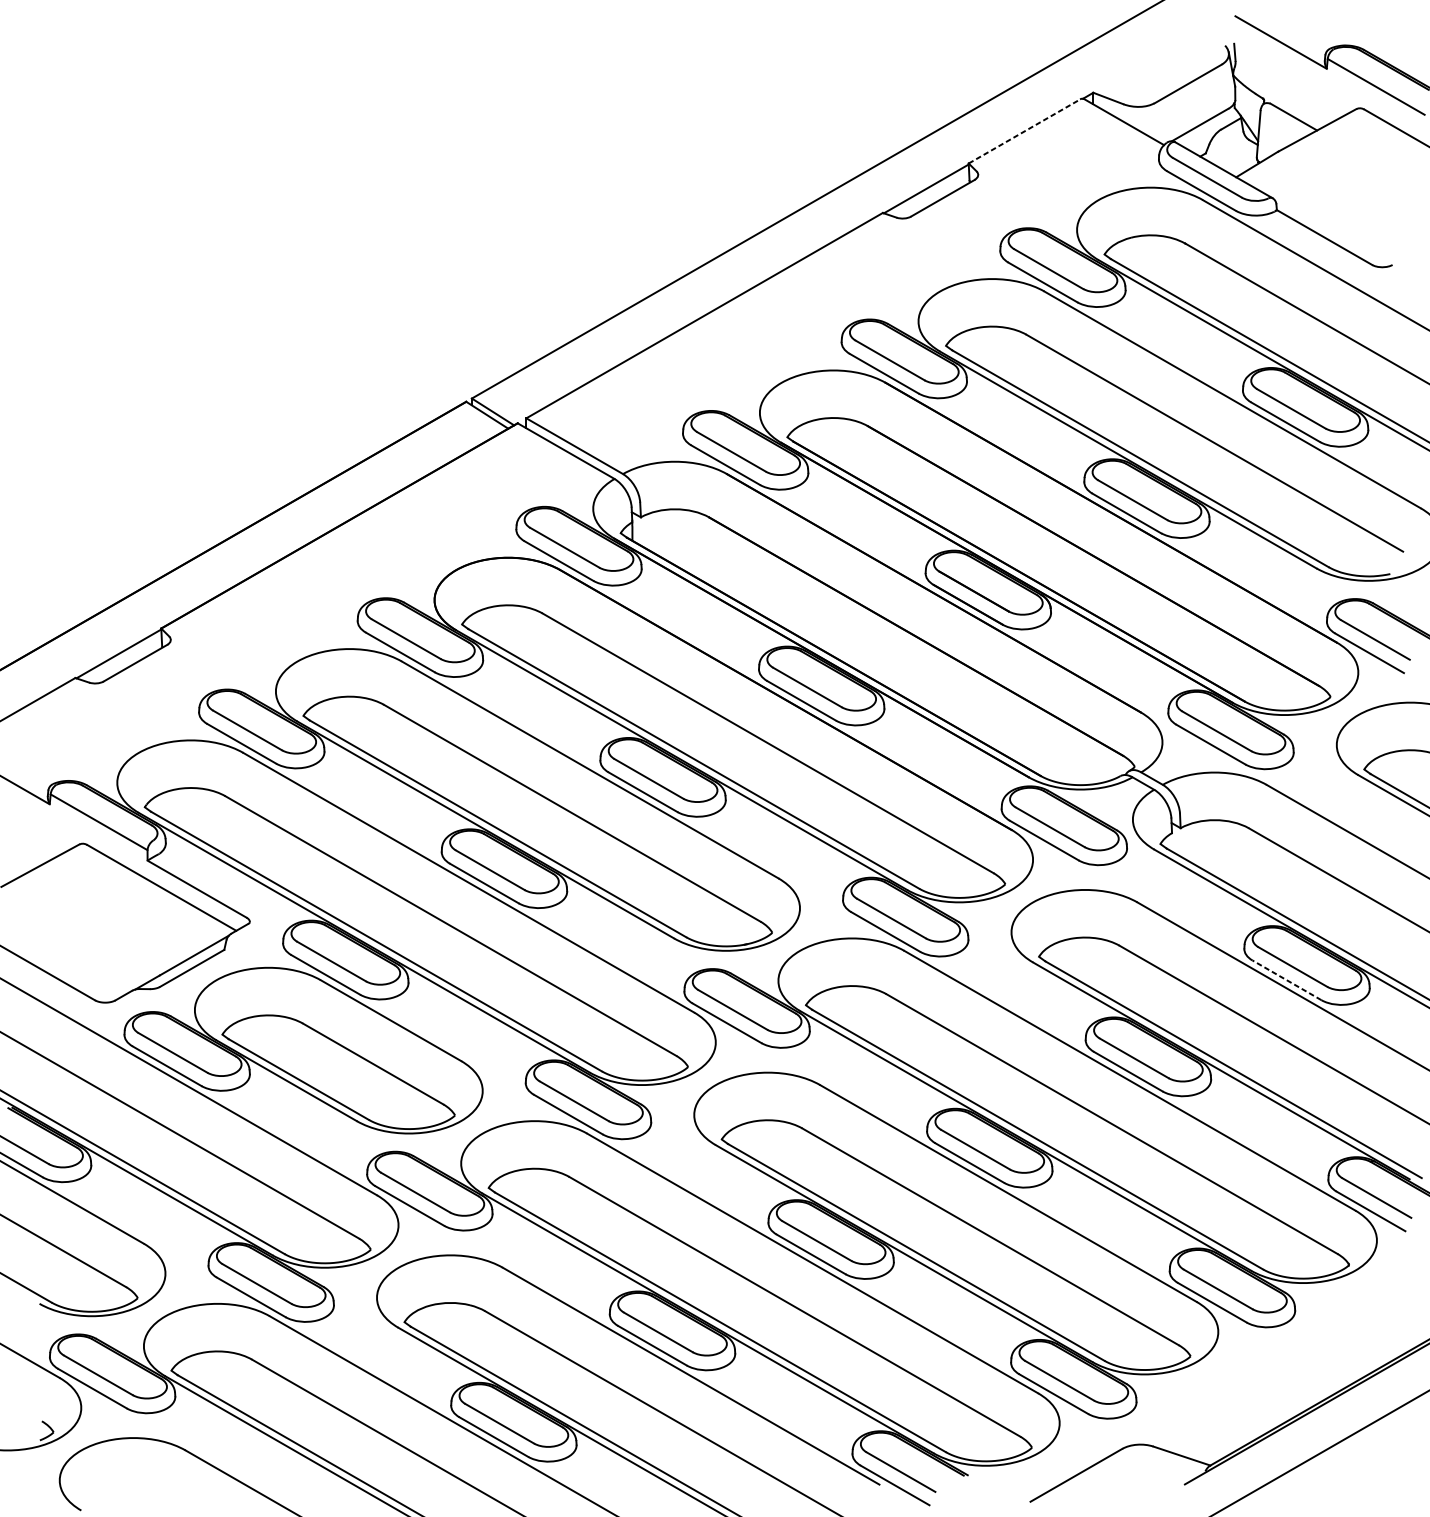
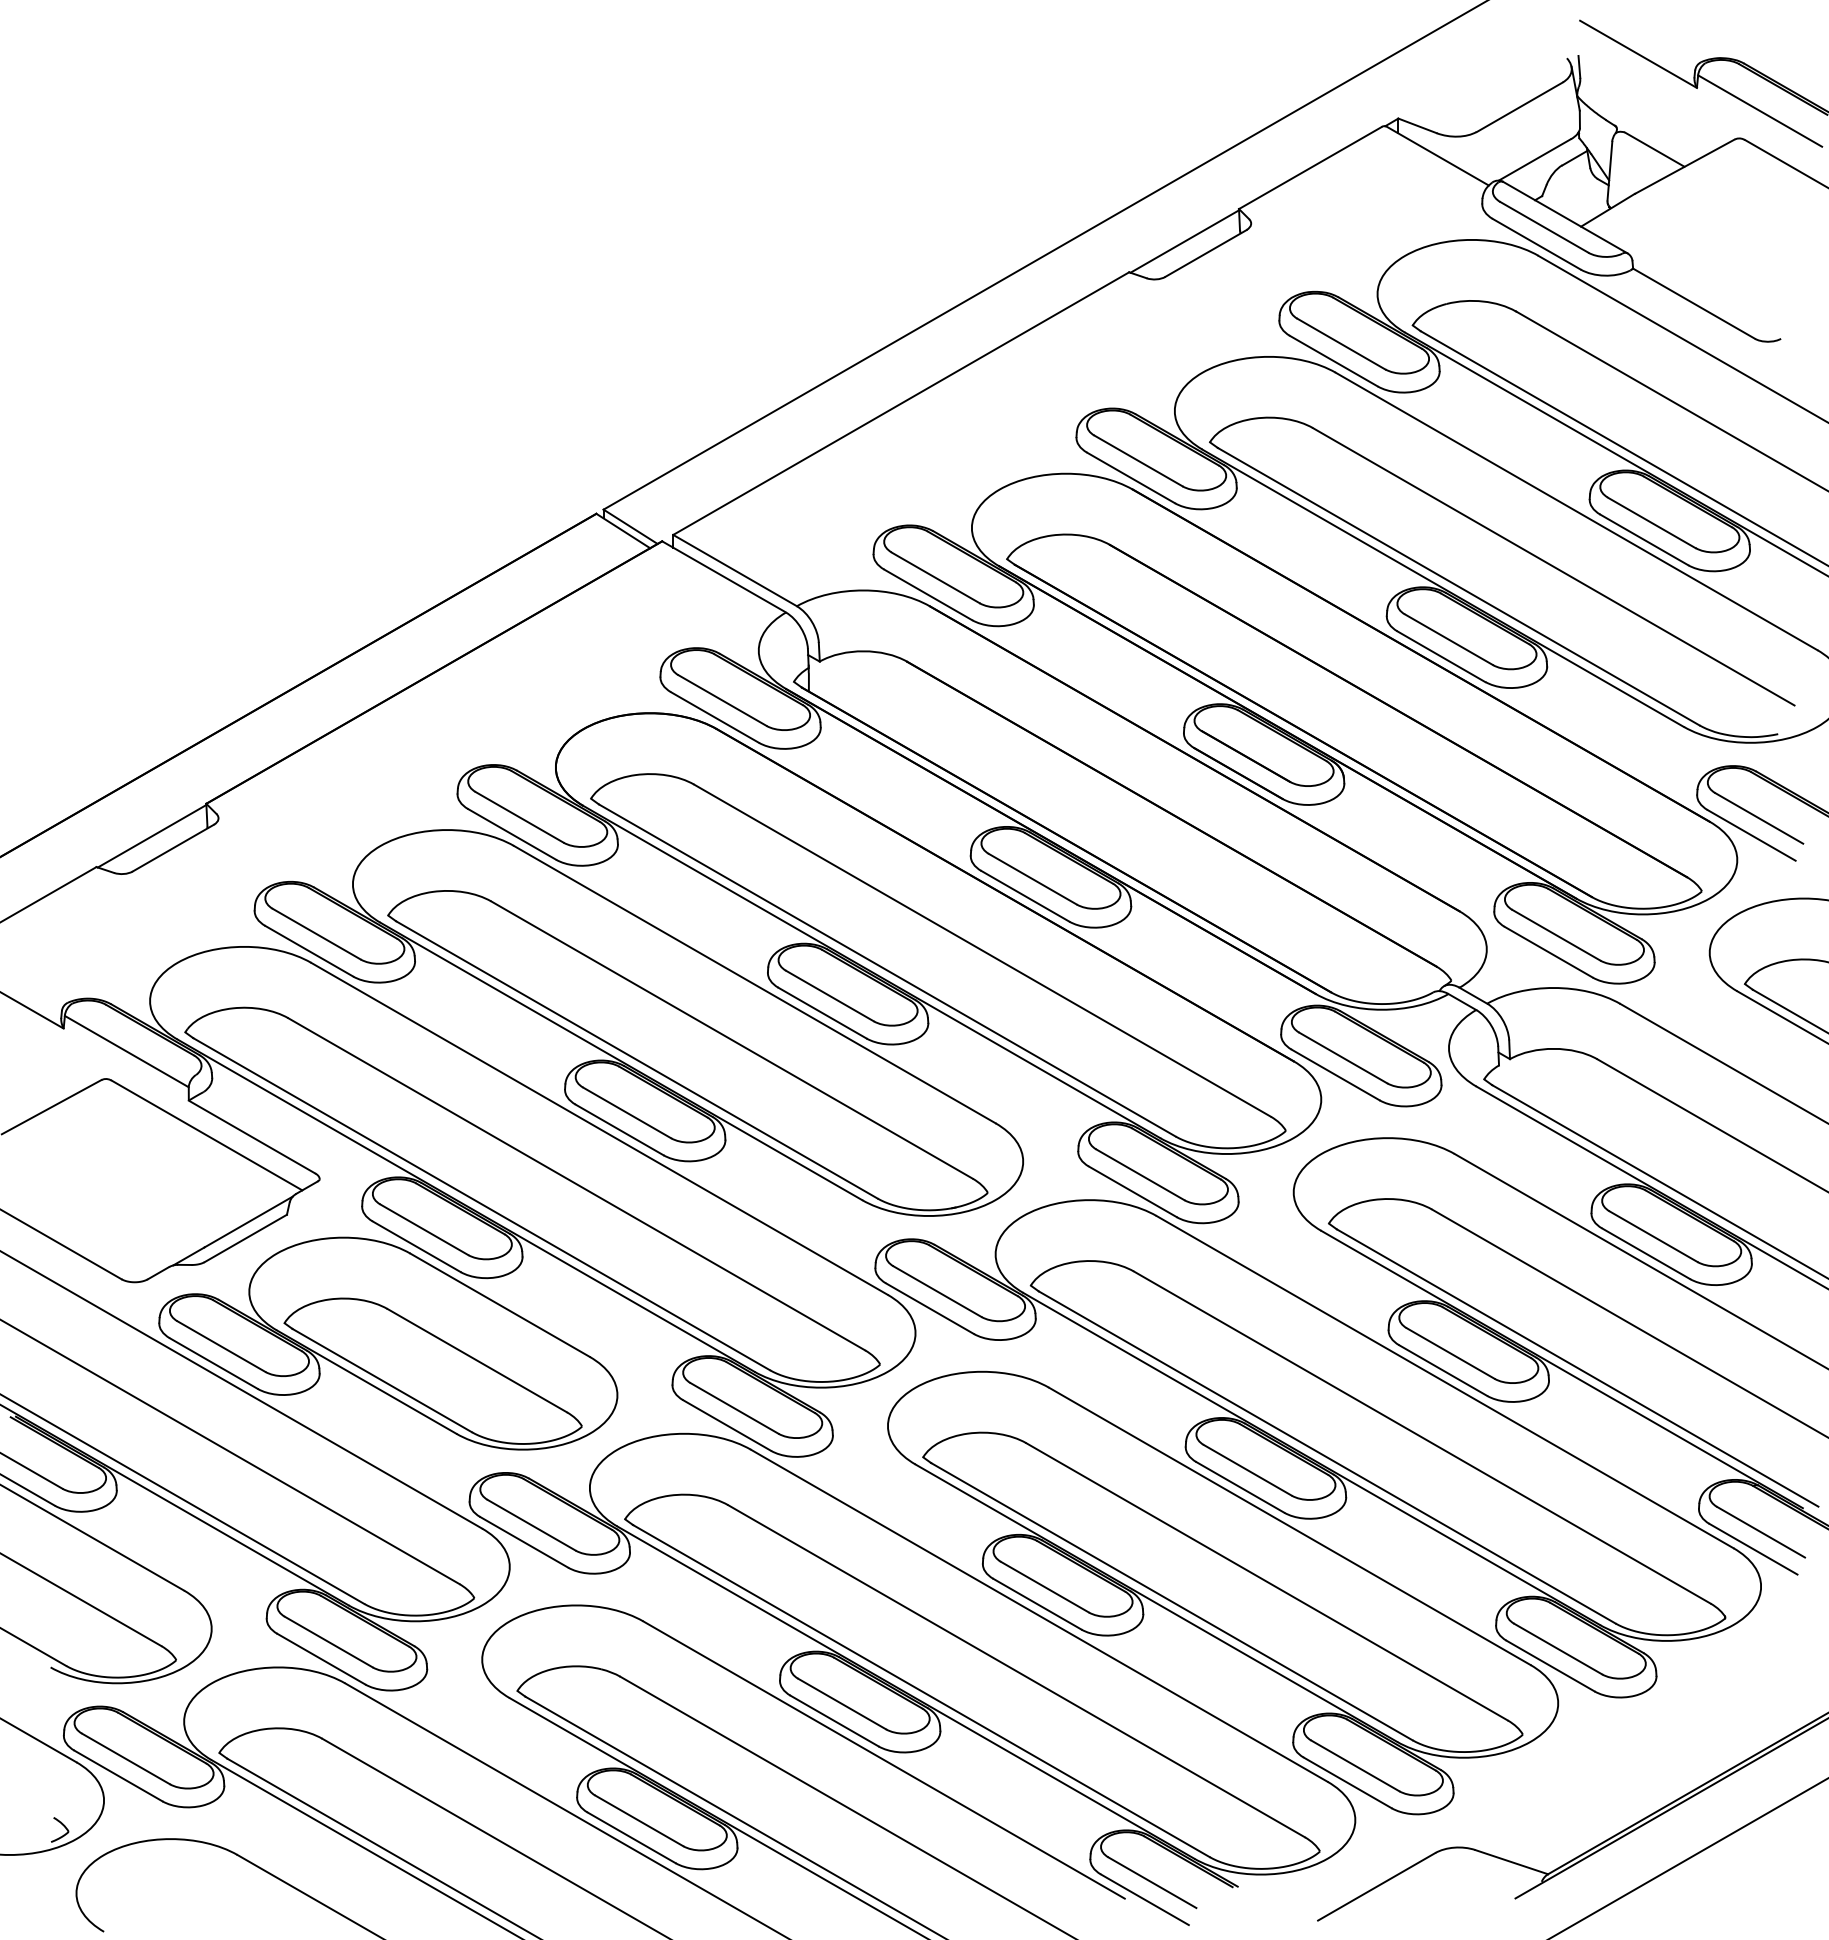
line: (1024, 131) -> (1310, 167), dashed -> solid
line: (1287, 980) -> (1646, 1253), dashed -> solid

